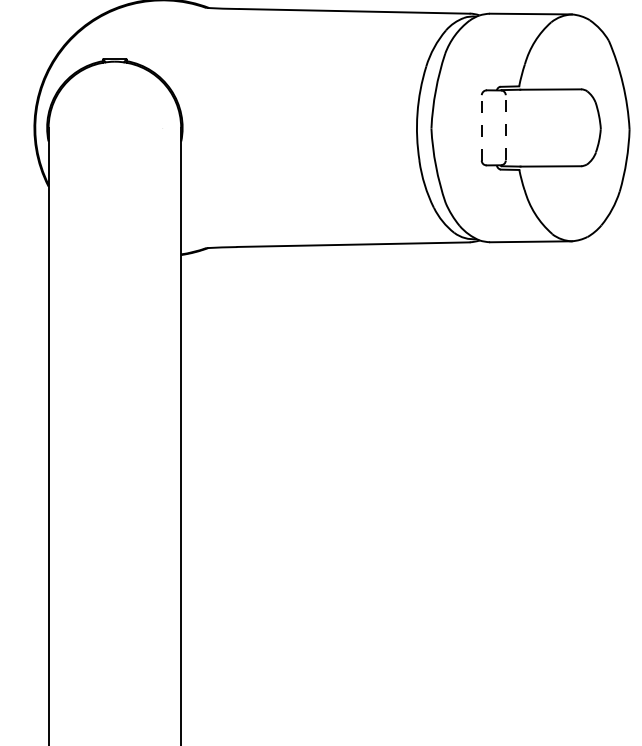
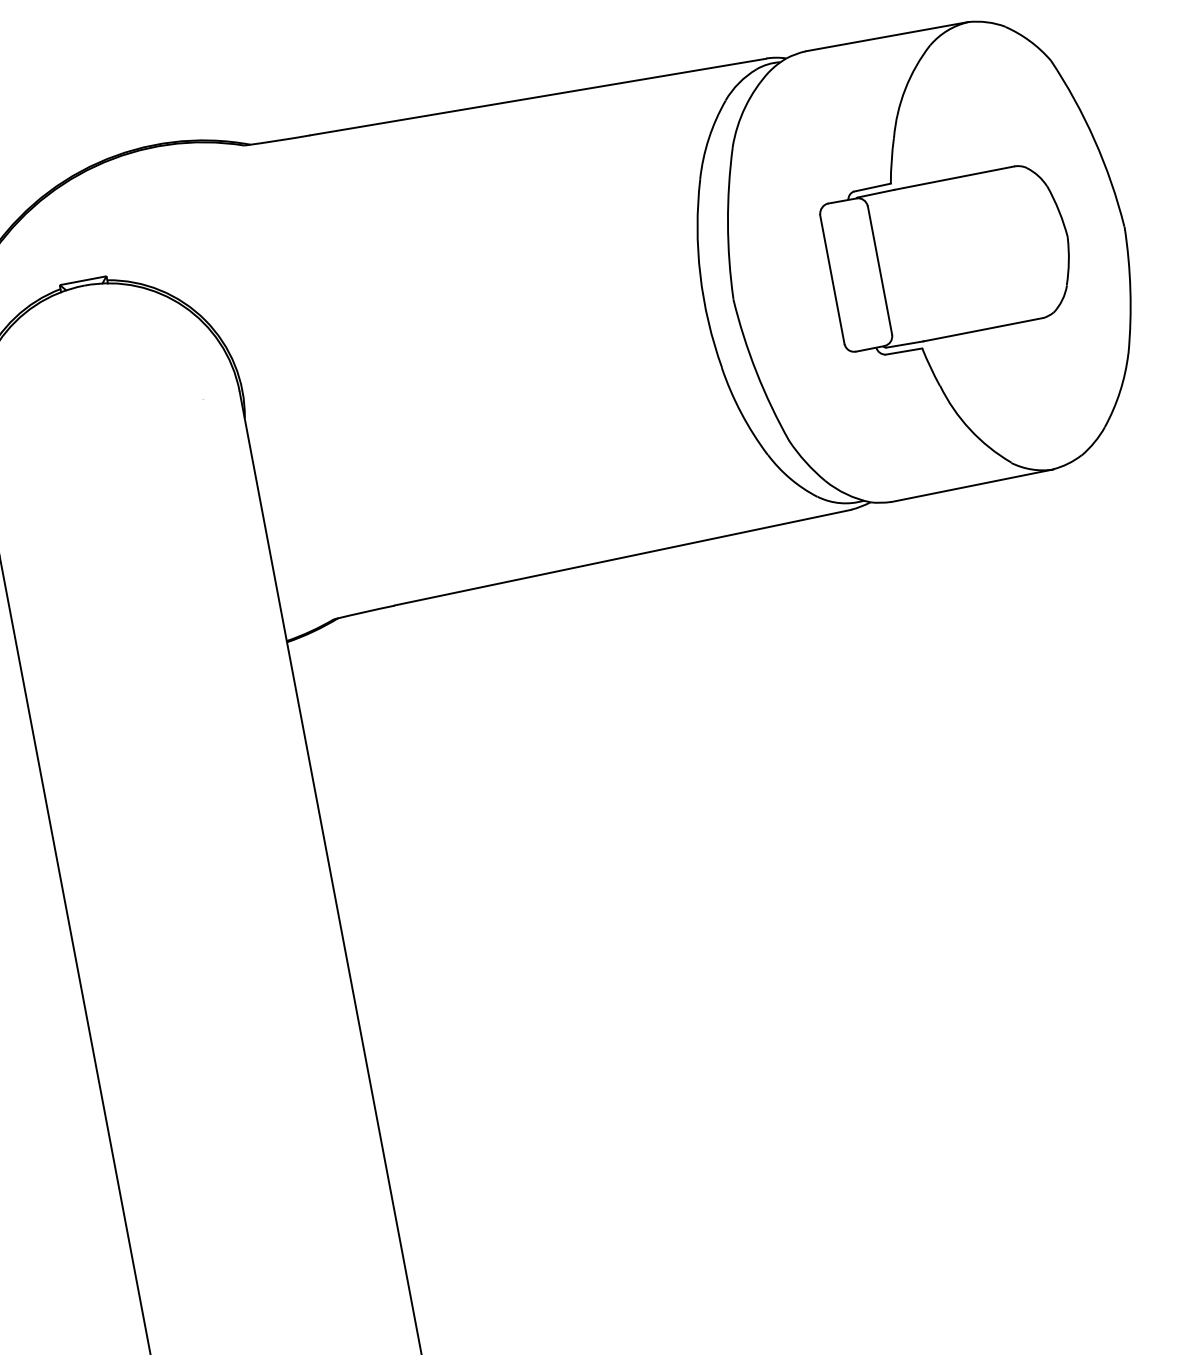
line: (481, 127) -> (831, 278), dashed -> solid
line: (505, 127) -> (879, 269), dashed -> solid

